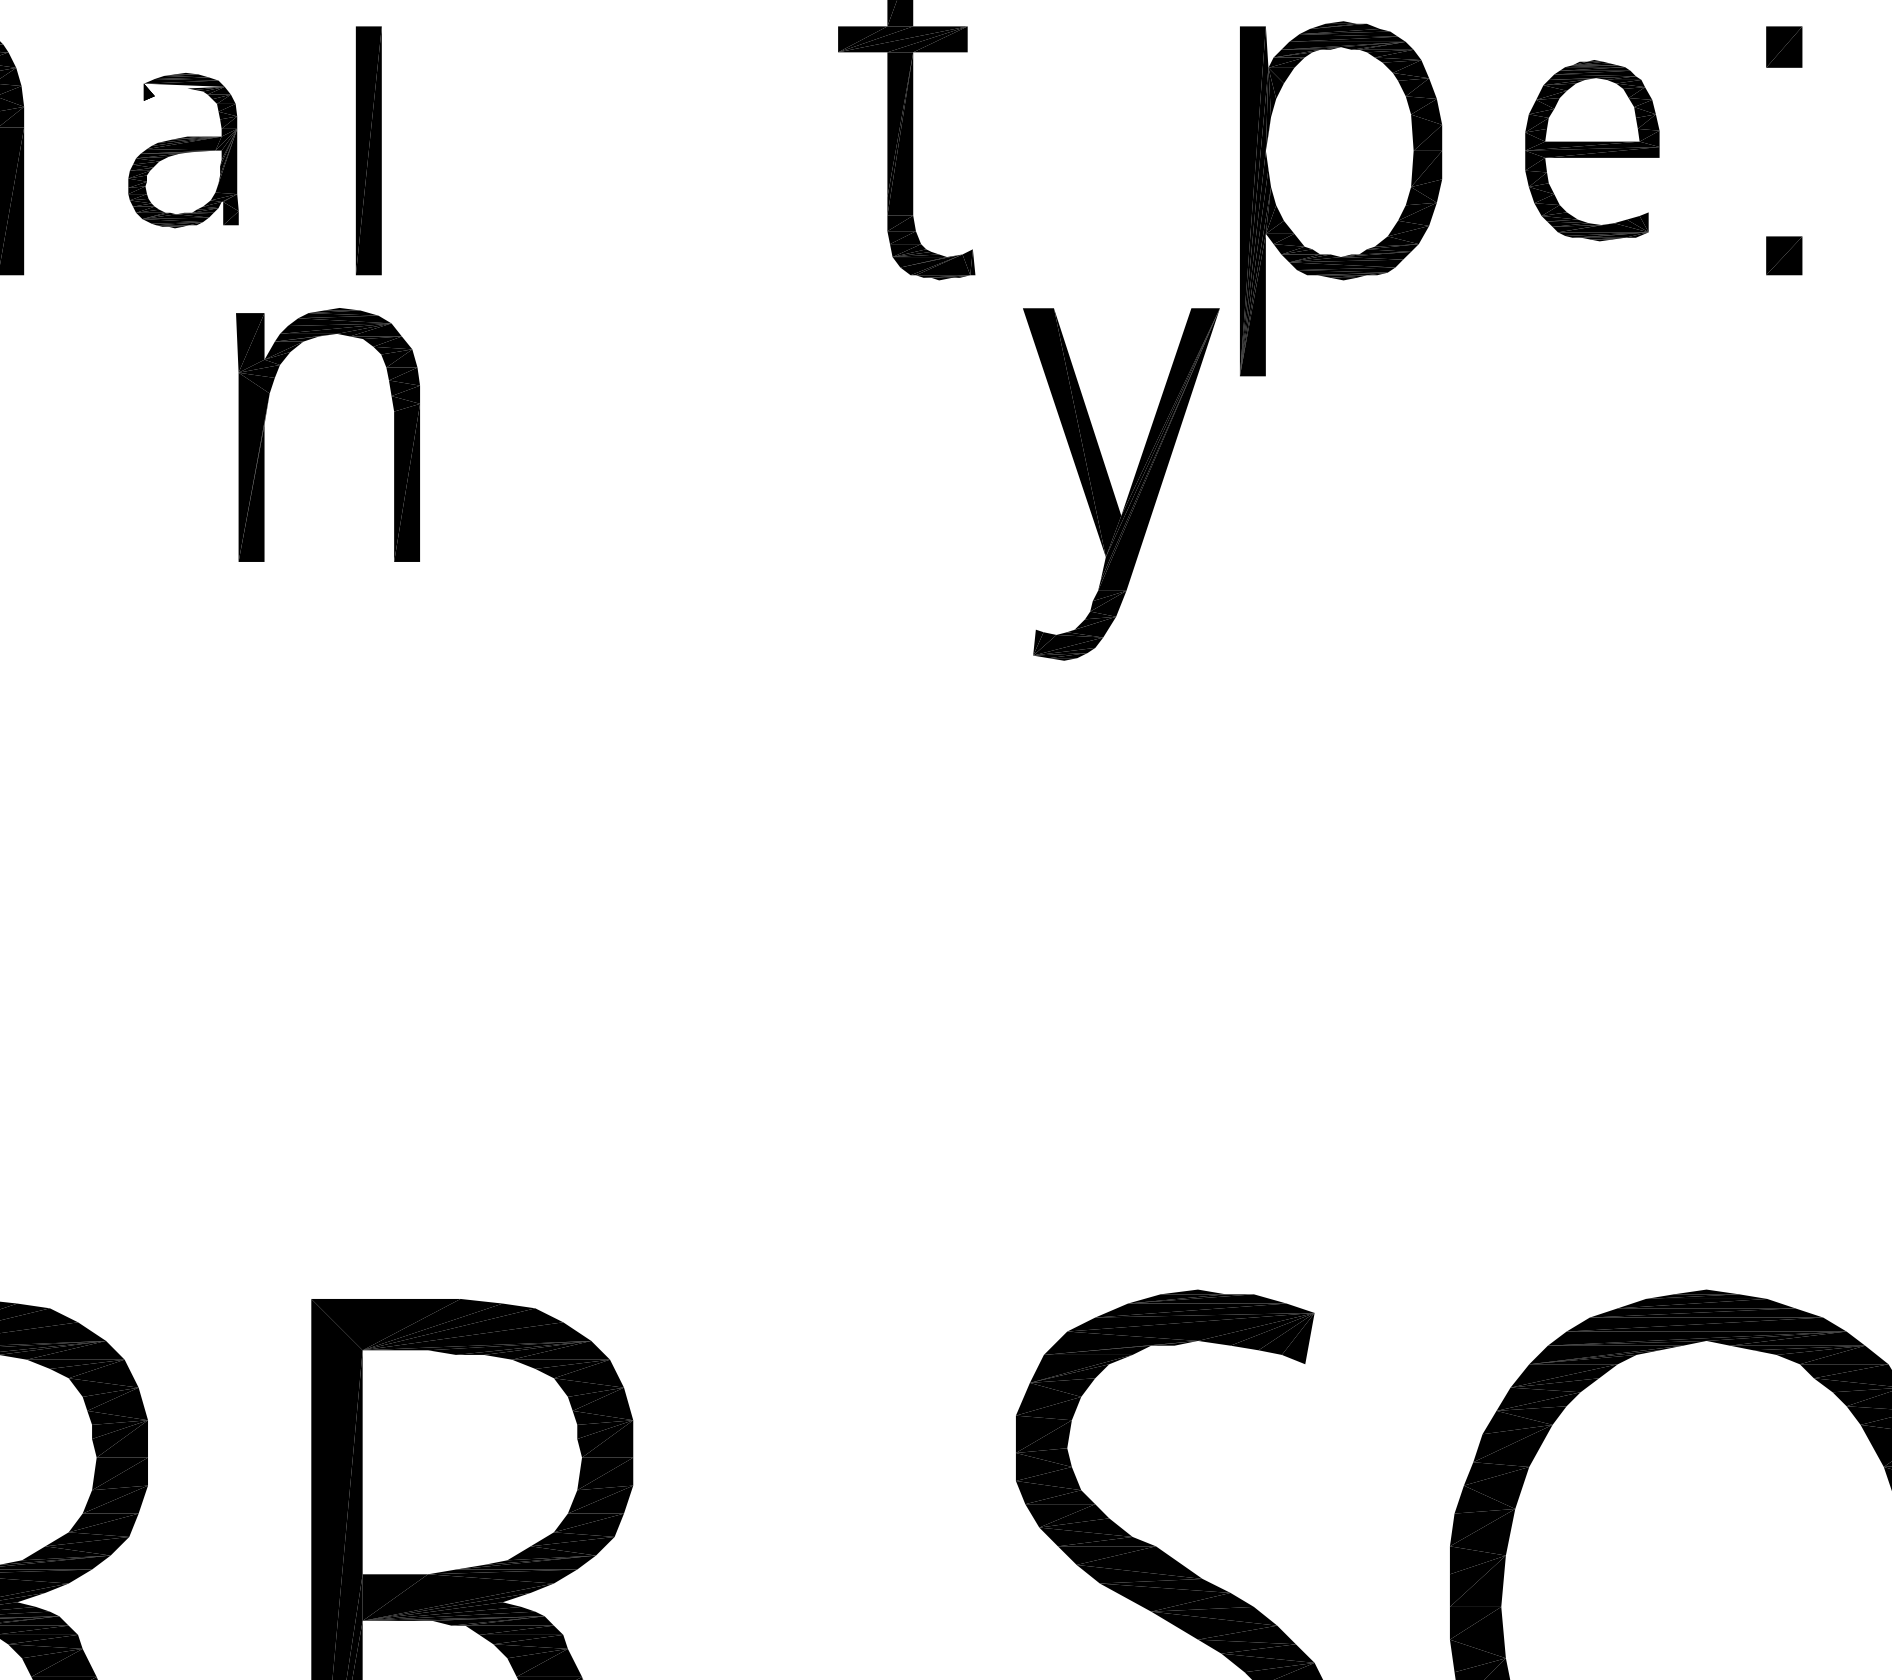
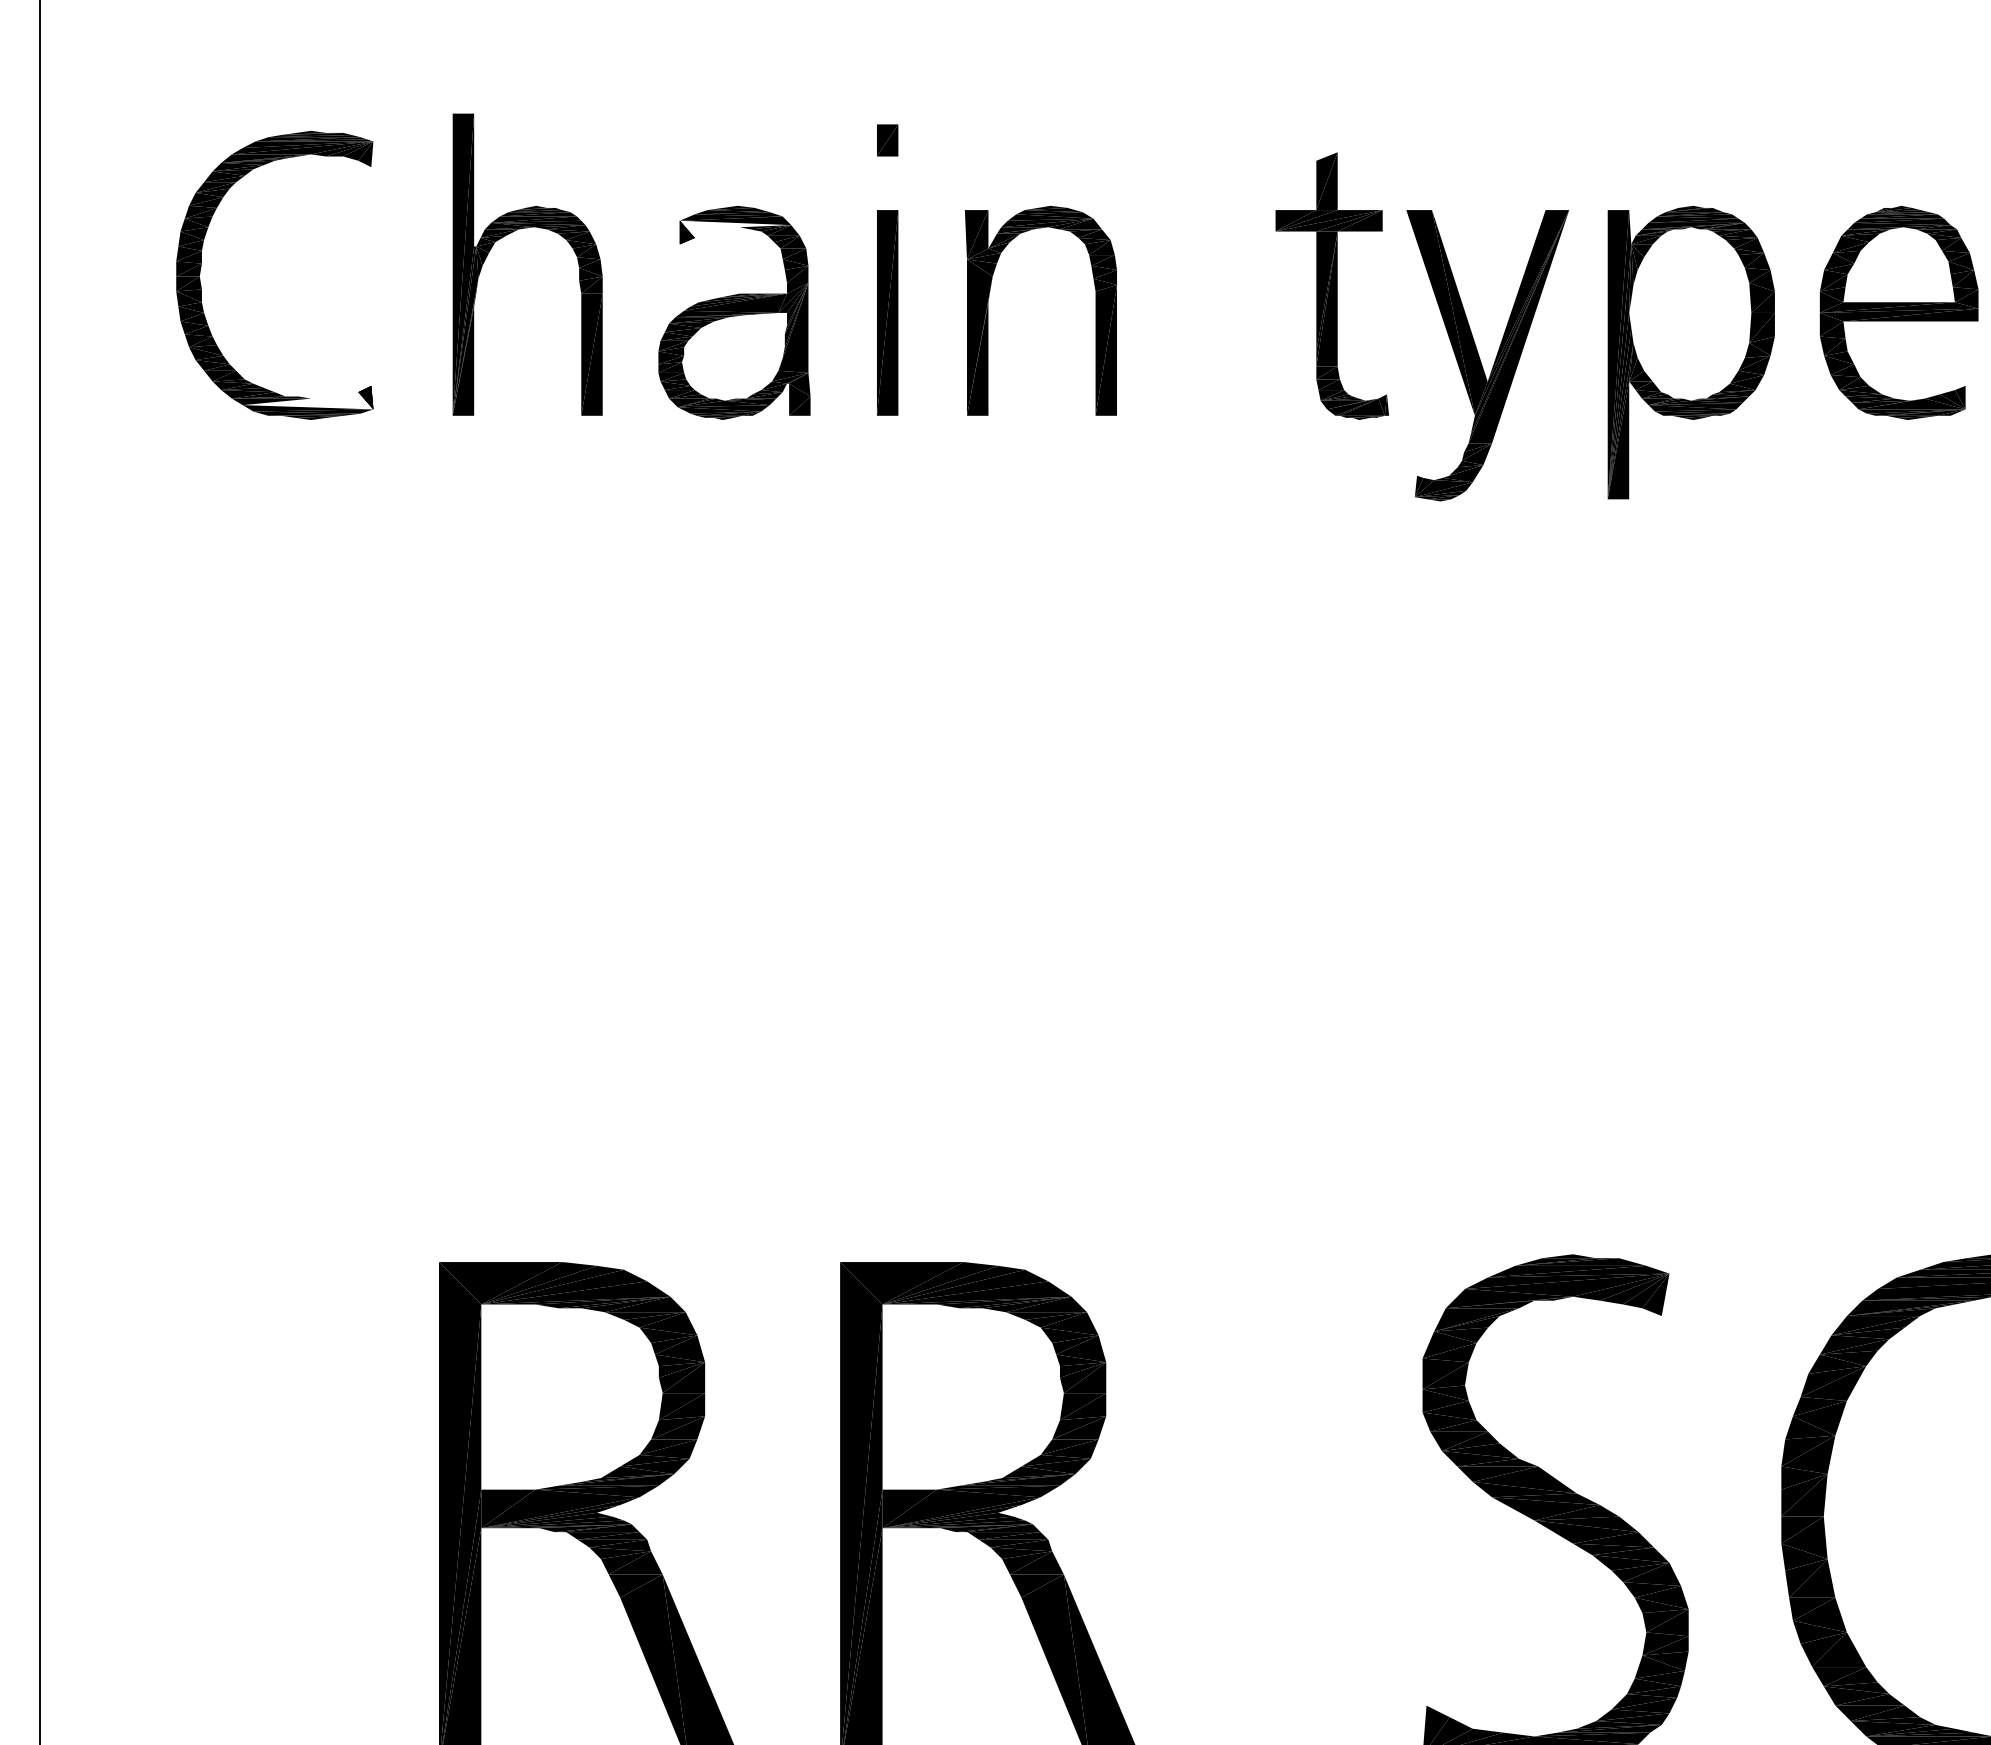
part: (183, 150) -> (734, 312), size x1.67
part: (1591, 150) -> (1898, 312), size x1.43
part: (264, 434) -> (988, 310), moved
part: (1112, 487) -> (1480, 358), moved

